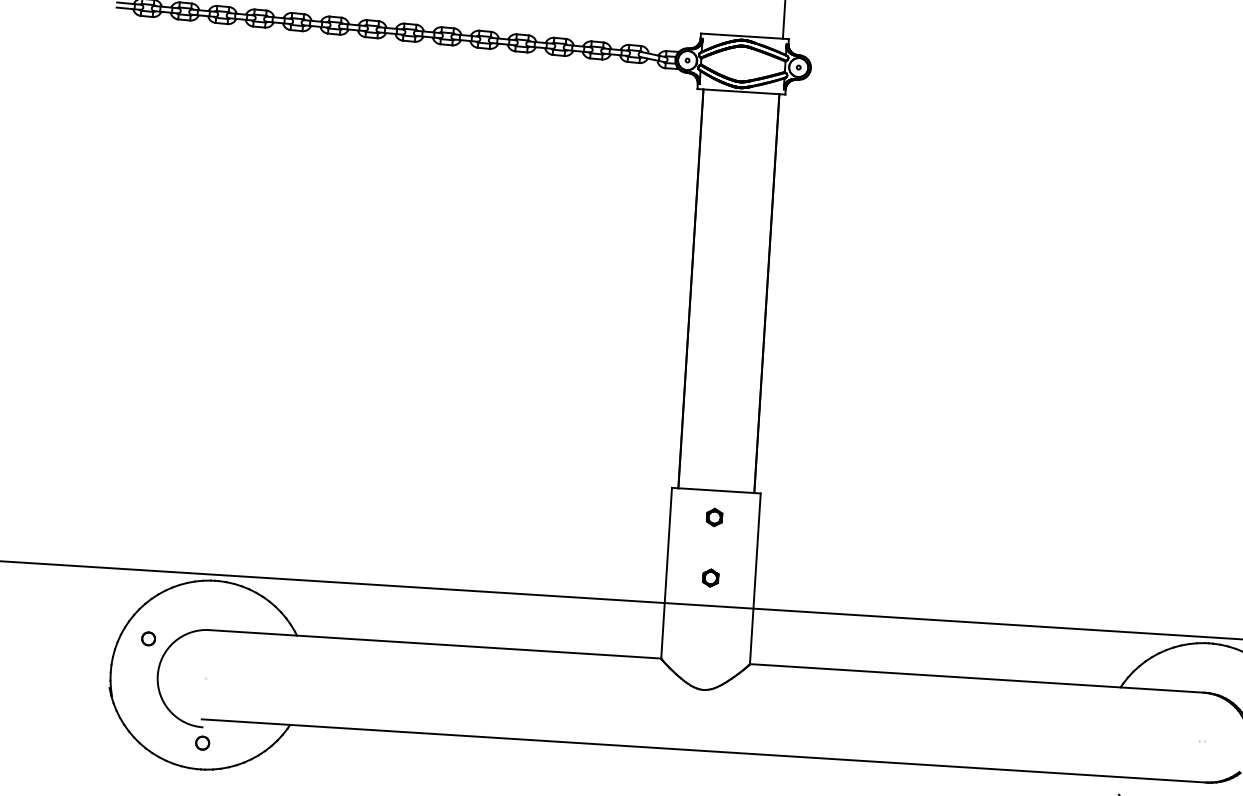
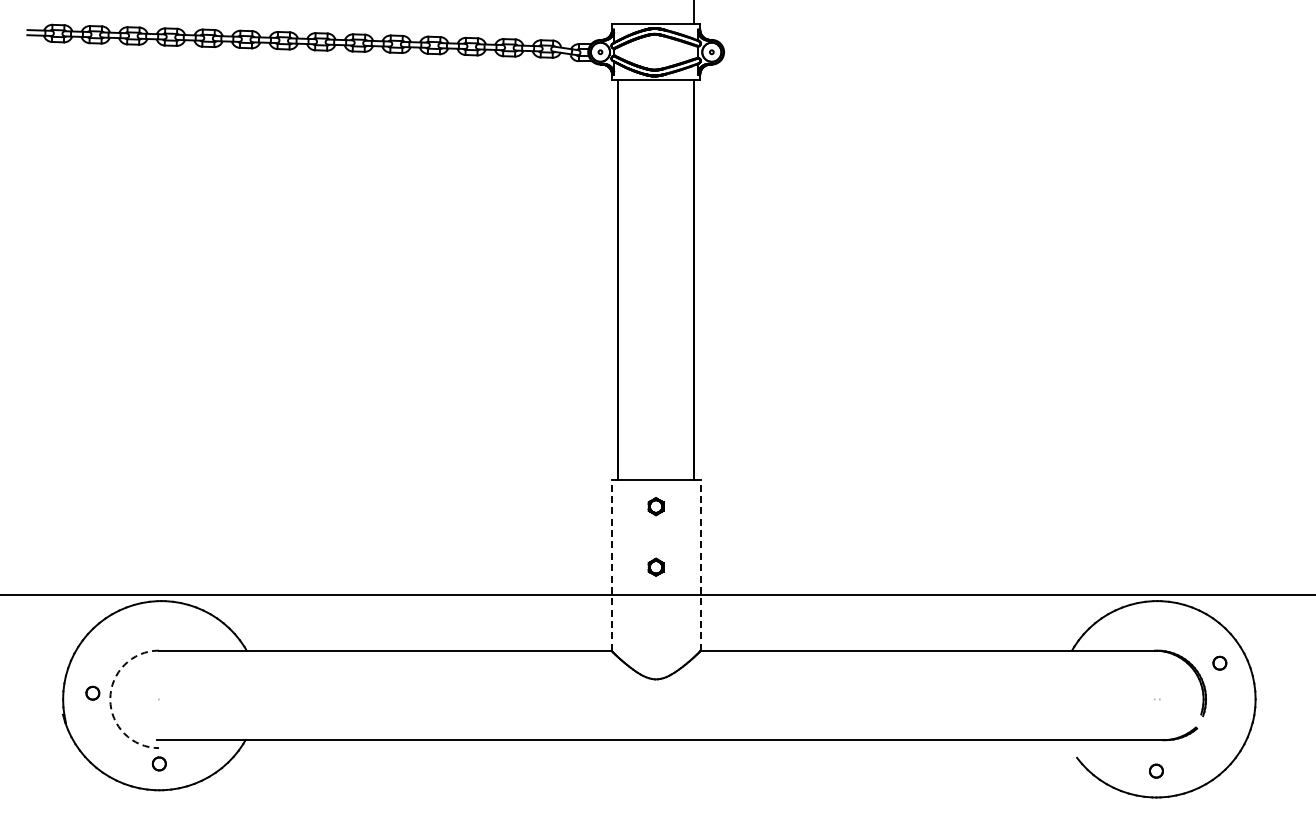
line: (666, 573) -> (611, 565), solid -> dashed
line: (755, 579) -> (700, 565), solid -> dashed
part: (148, 638) -> (92, 692), moved
arc: (157, 675) -> (110, 699), solid -> dashed

